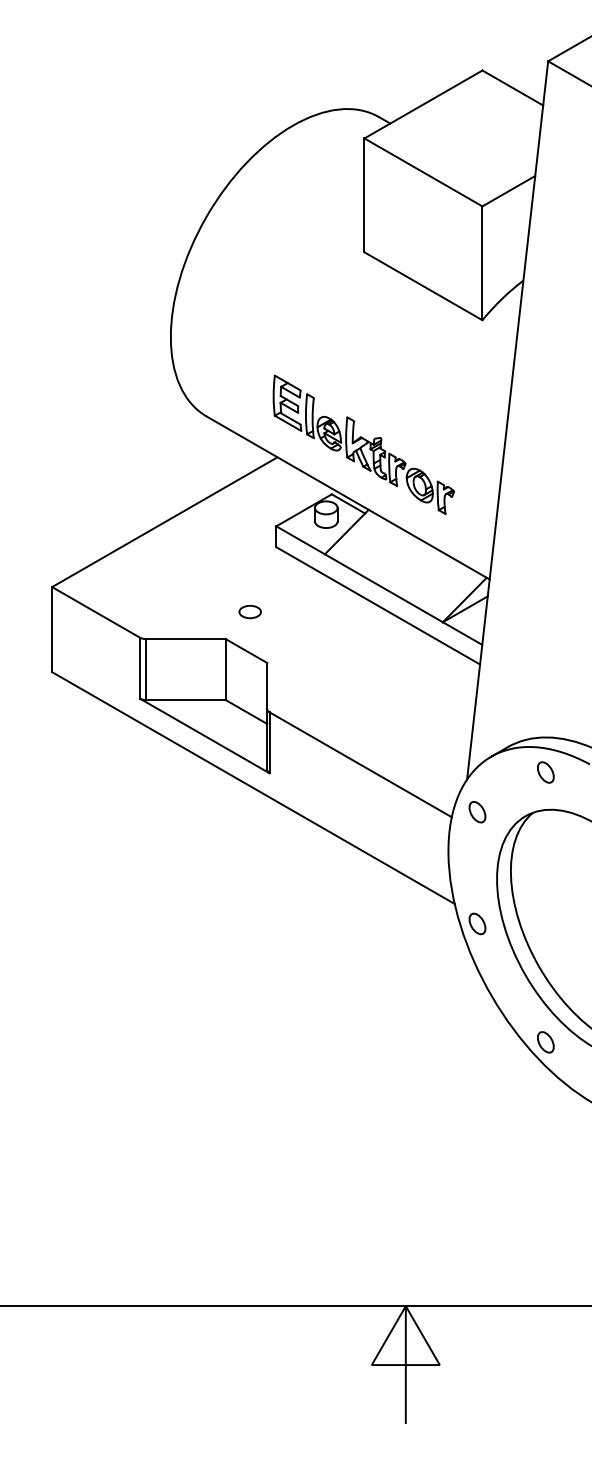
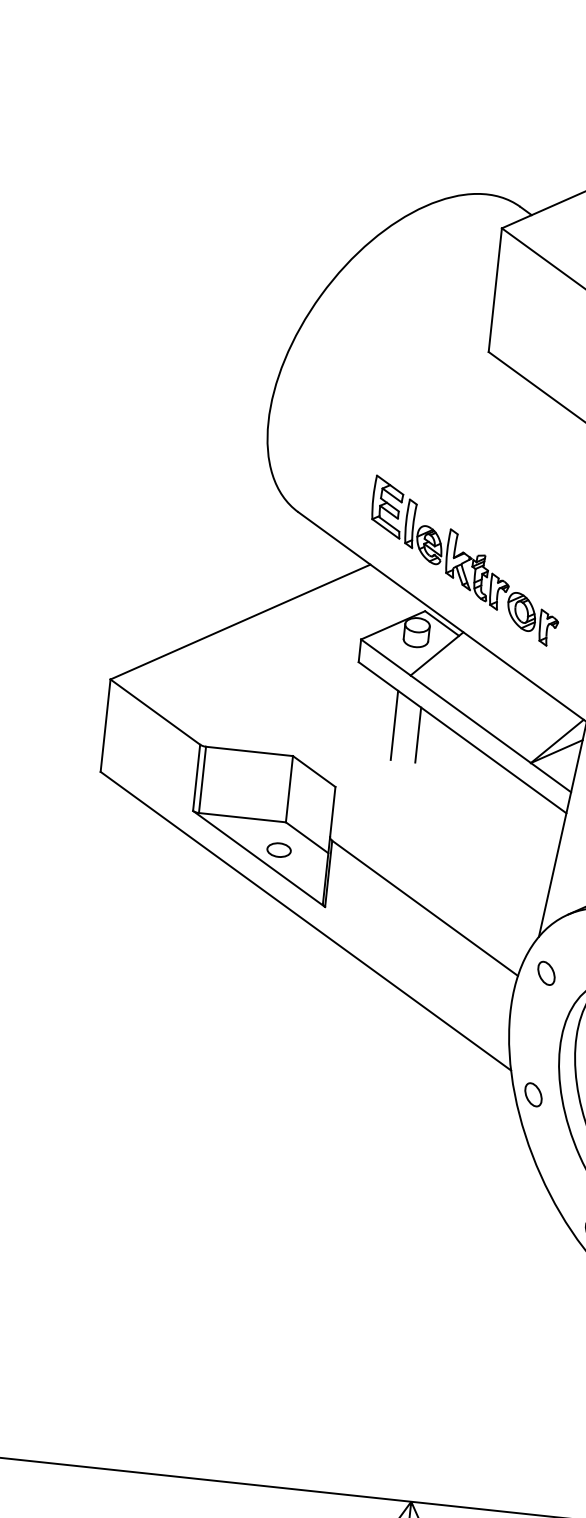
line: (315, 601) -> (394, 725), added
line: (337, 607) -> (418, 734), added
part: (249, 611) -> (278, 849), moved

